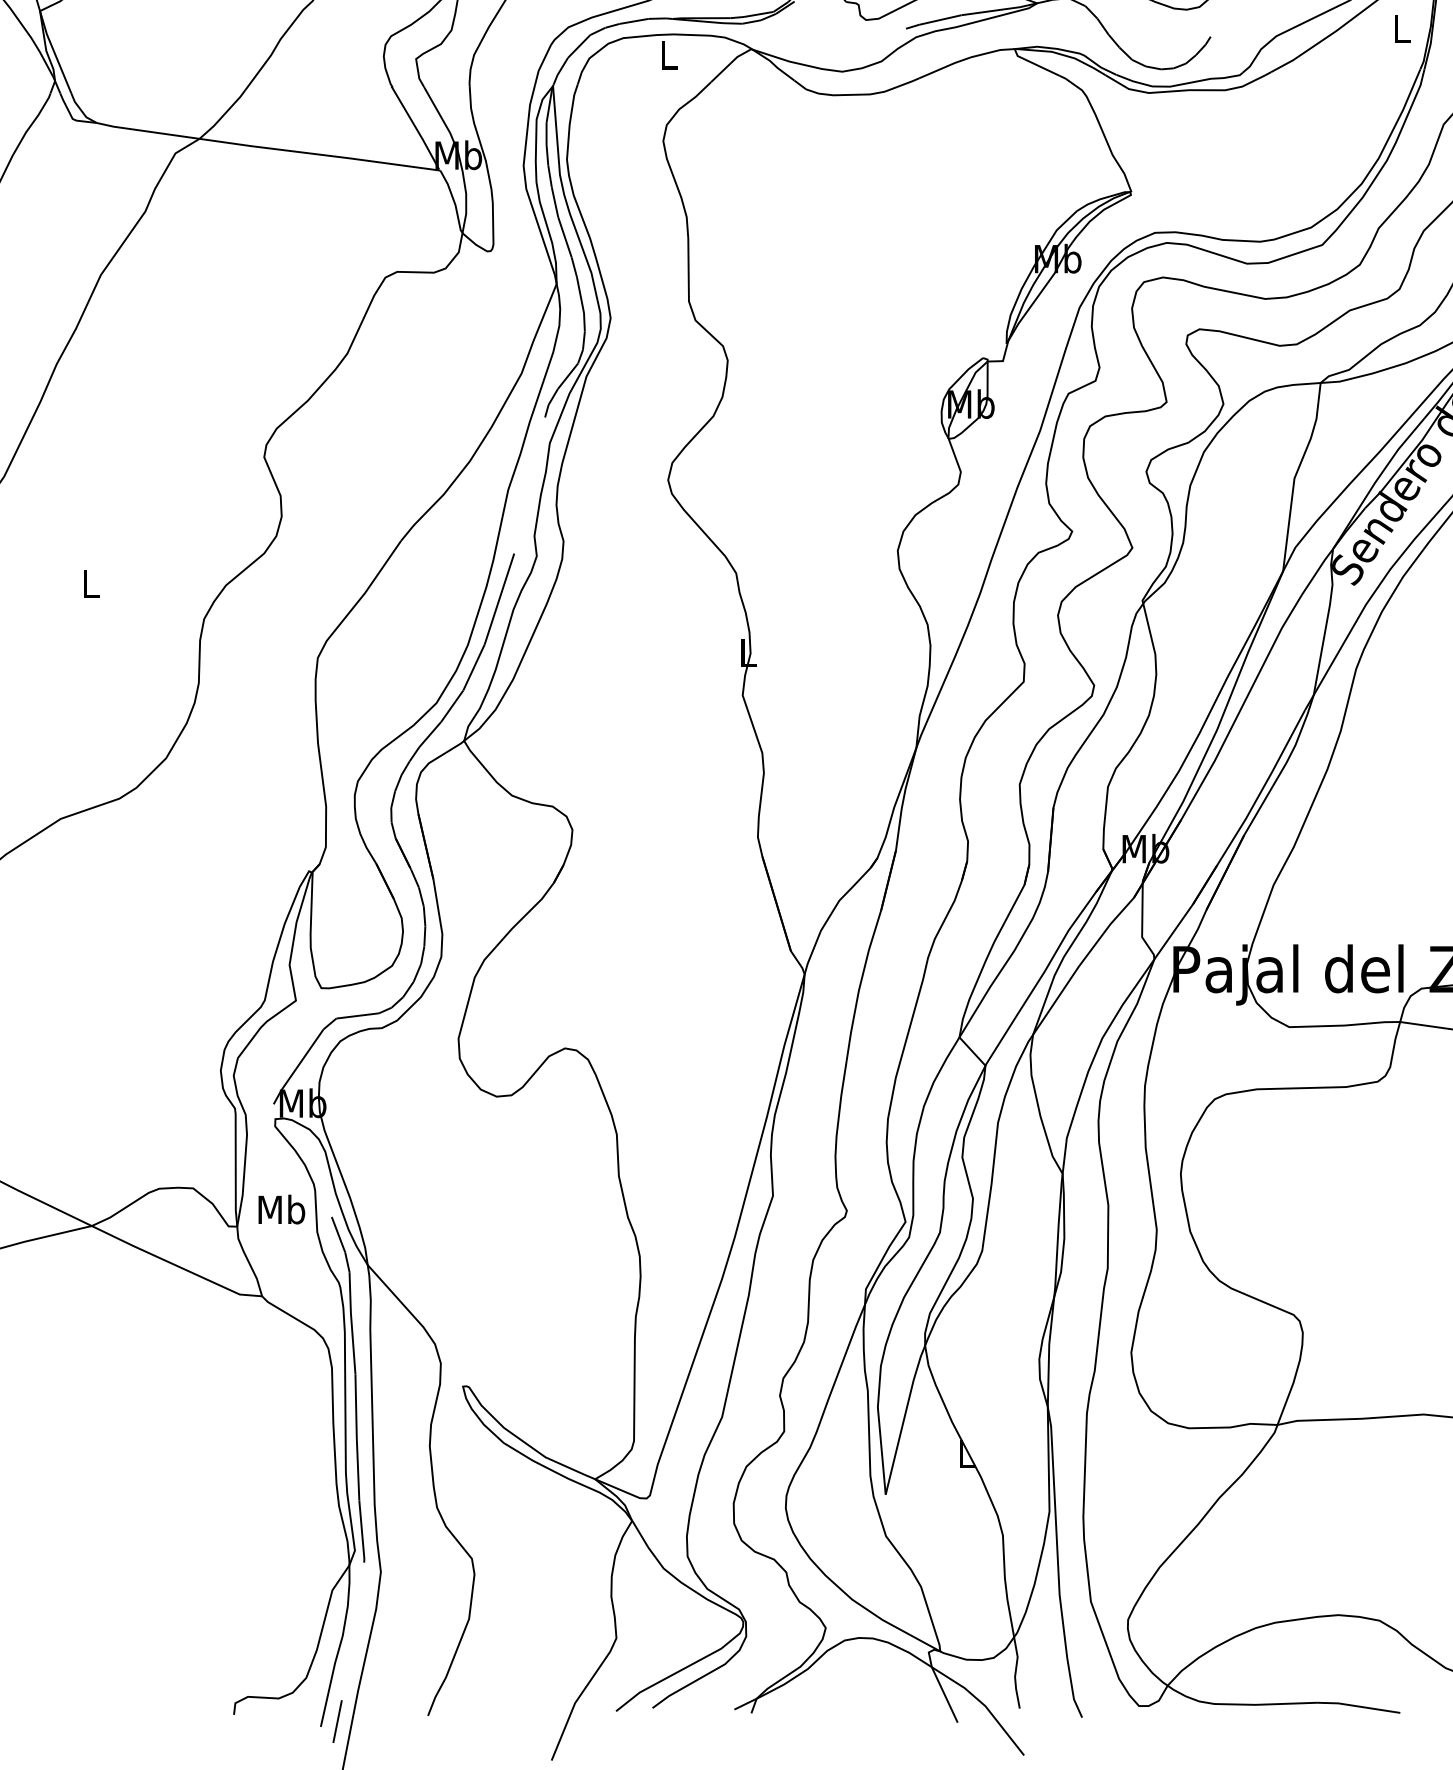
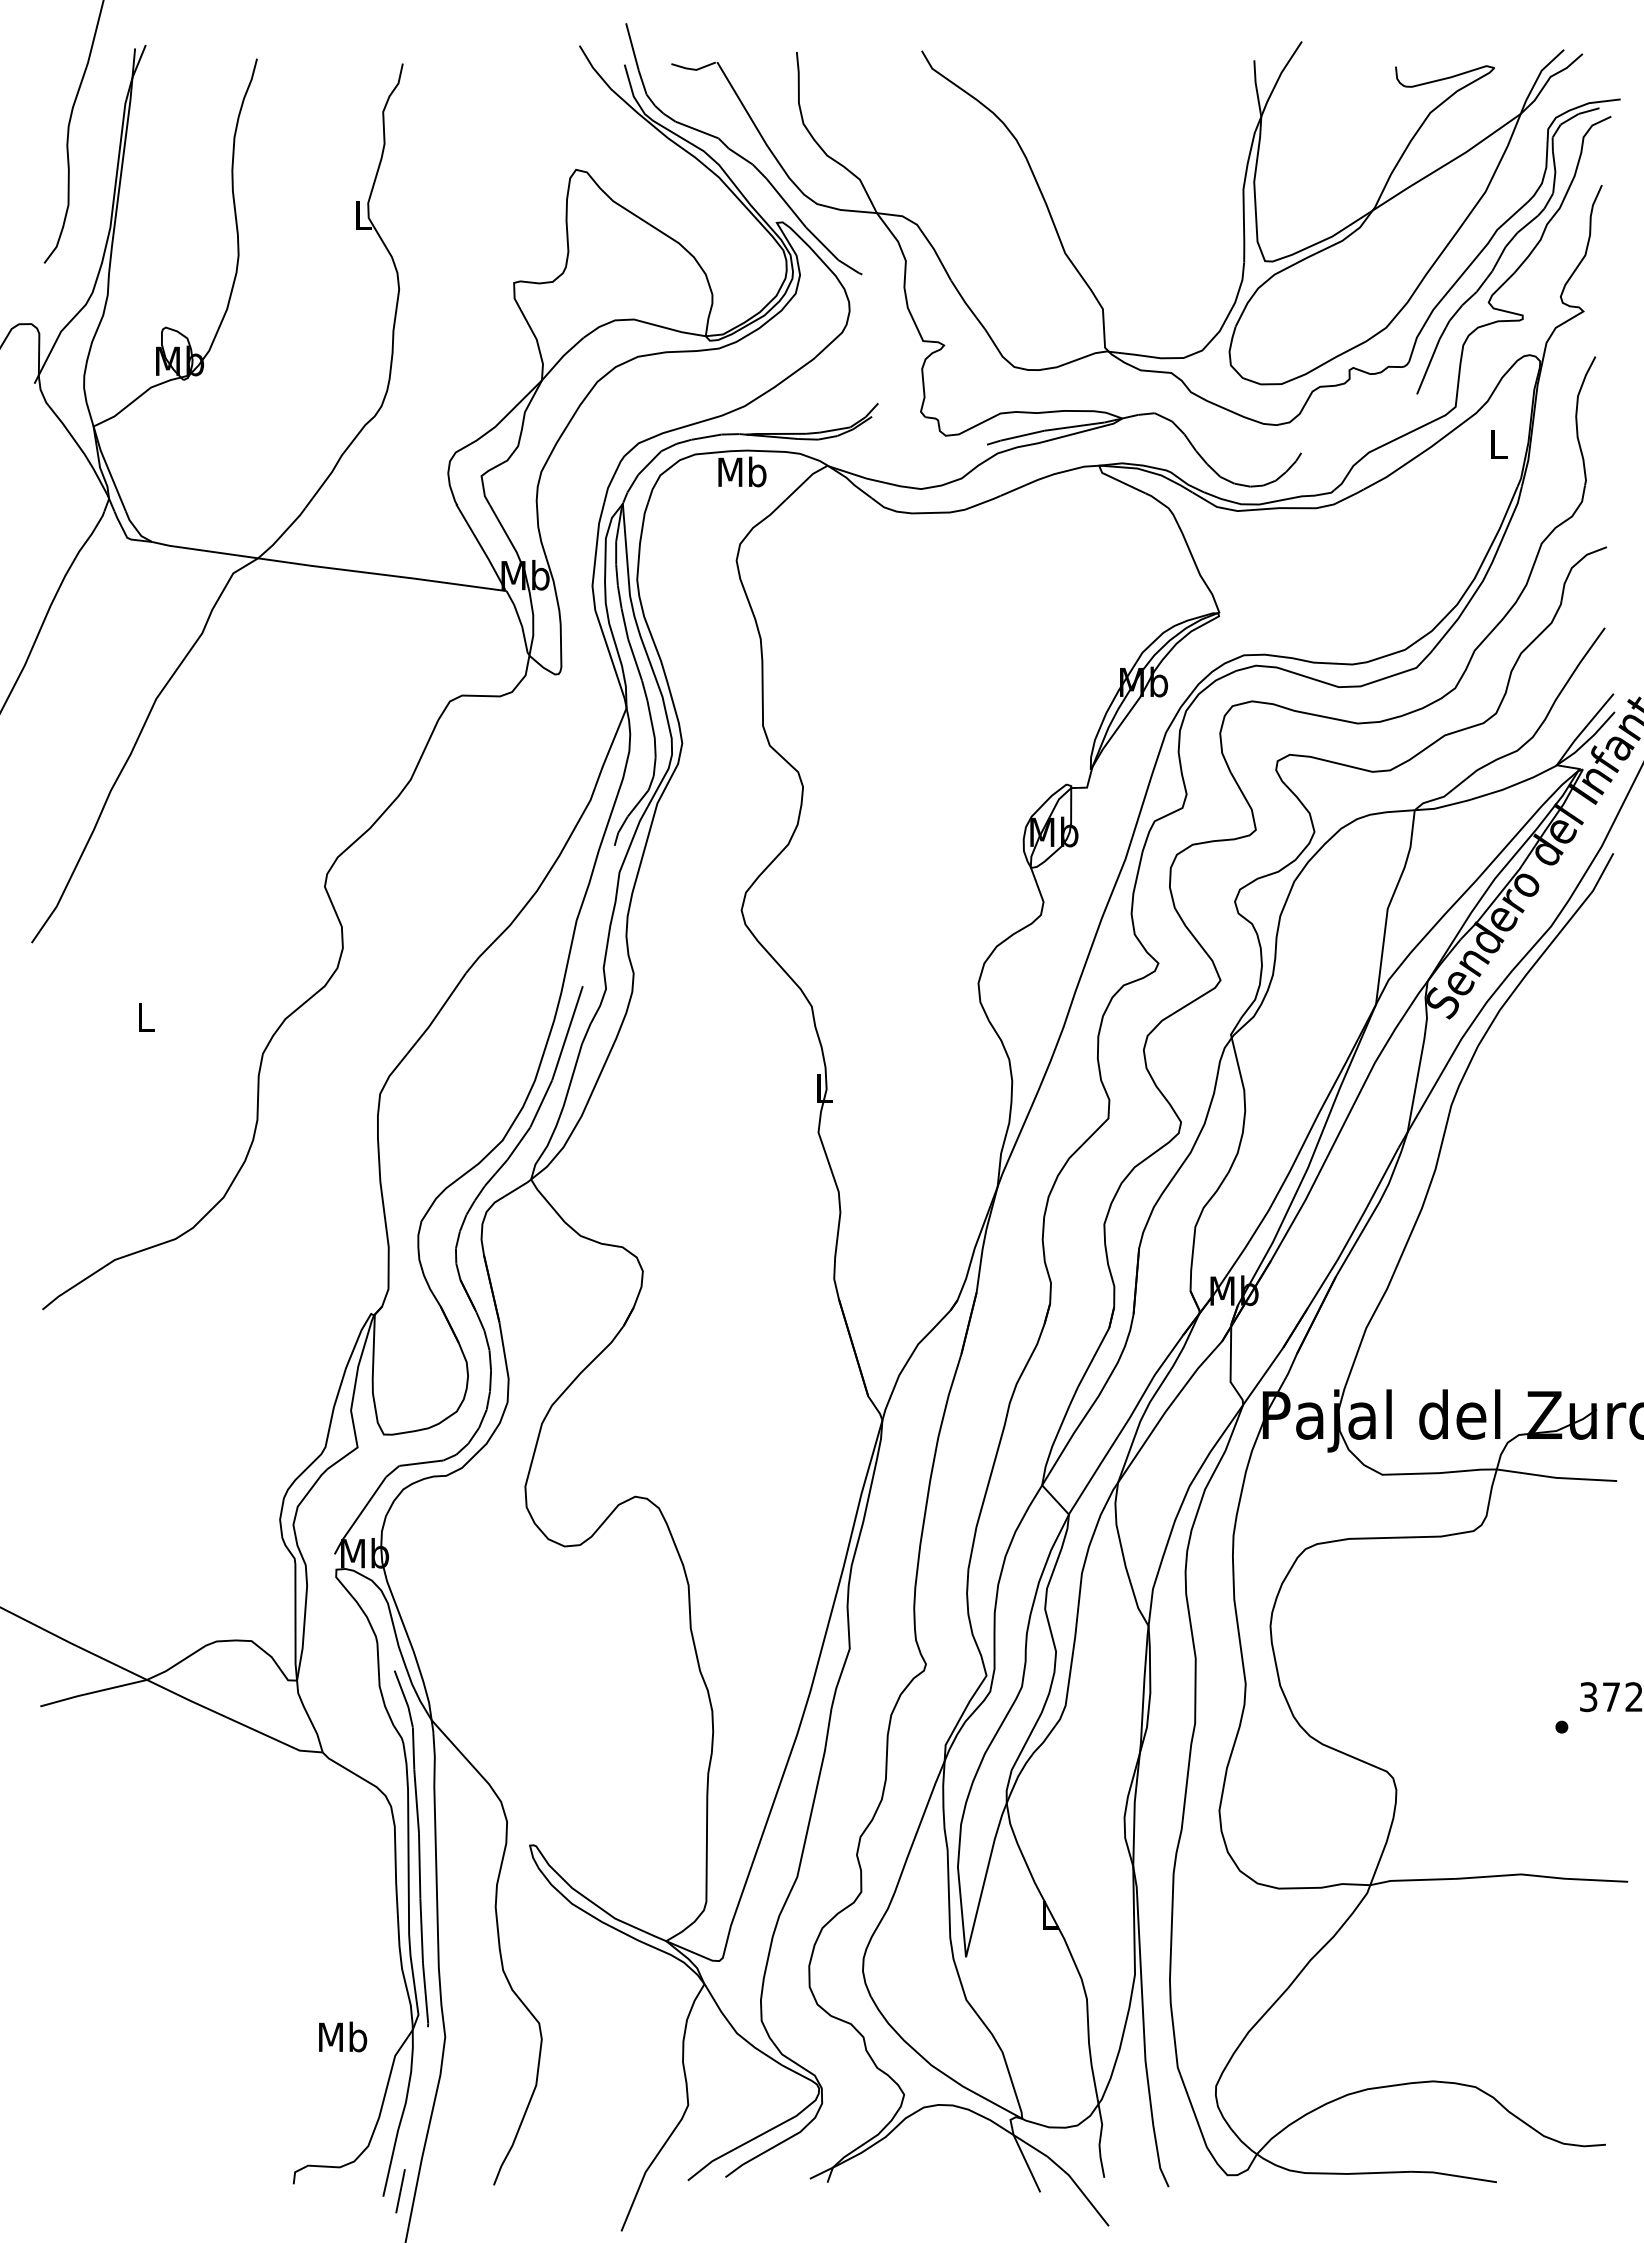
text: (669, 54) -> (742, 471), L -> Mb
text: (282, 1209) -> (343, 2036), moved

